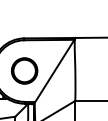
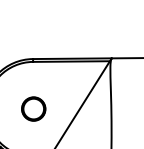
part: (24, 70) -> (33, 108), size x0.6

